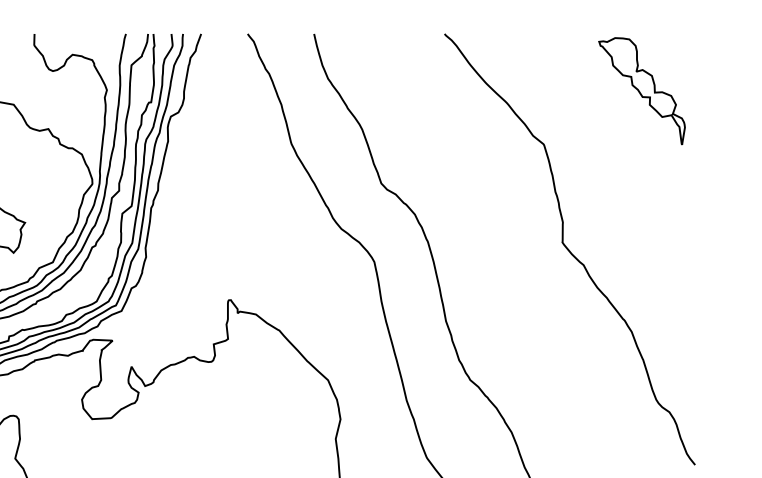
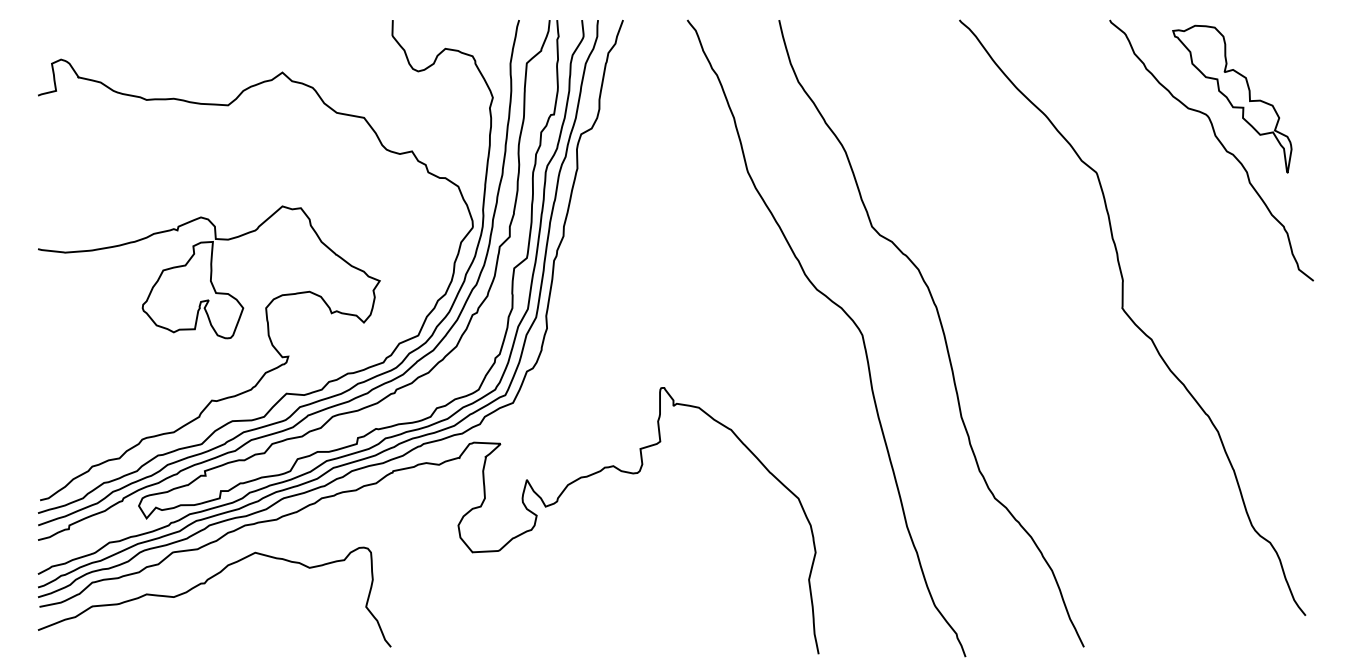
curve: (633, 124) -> (1220, 144), added

